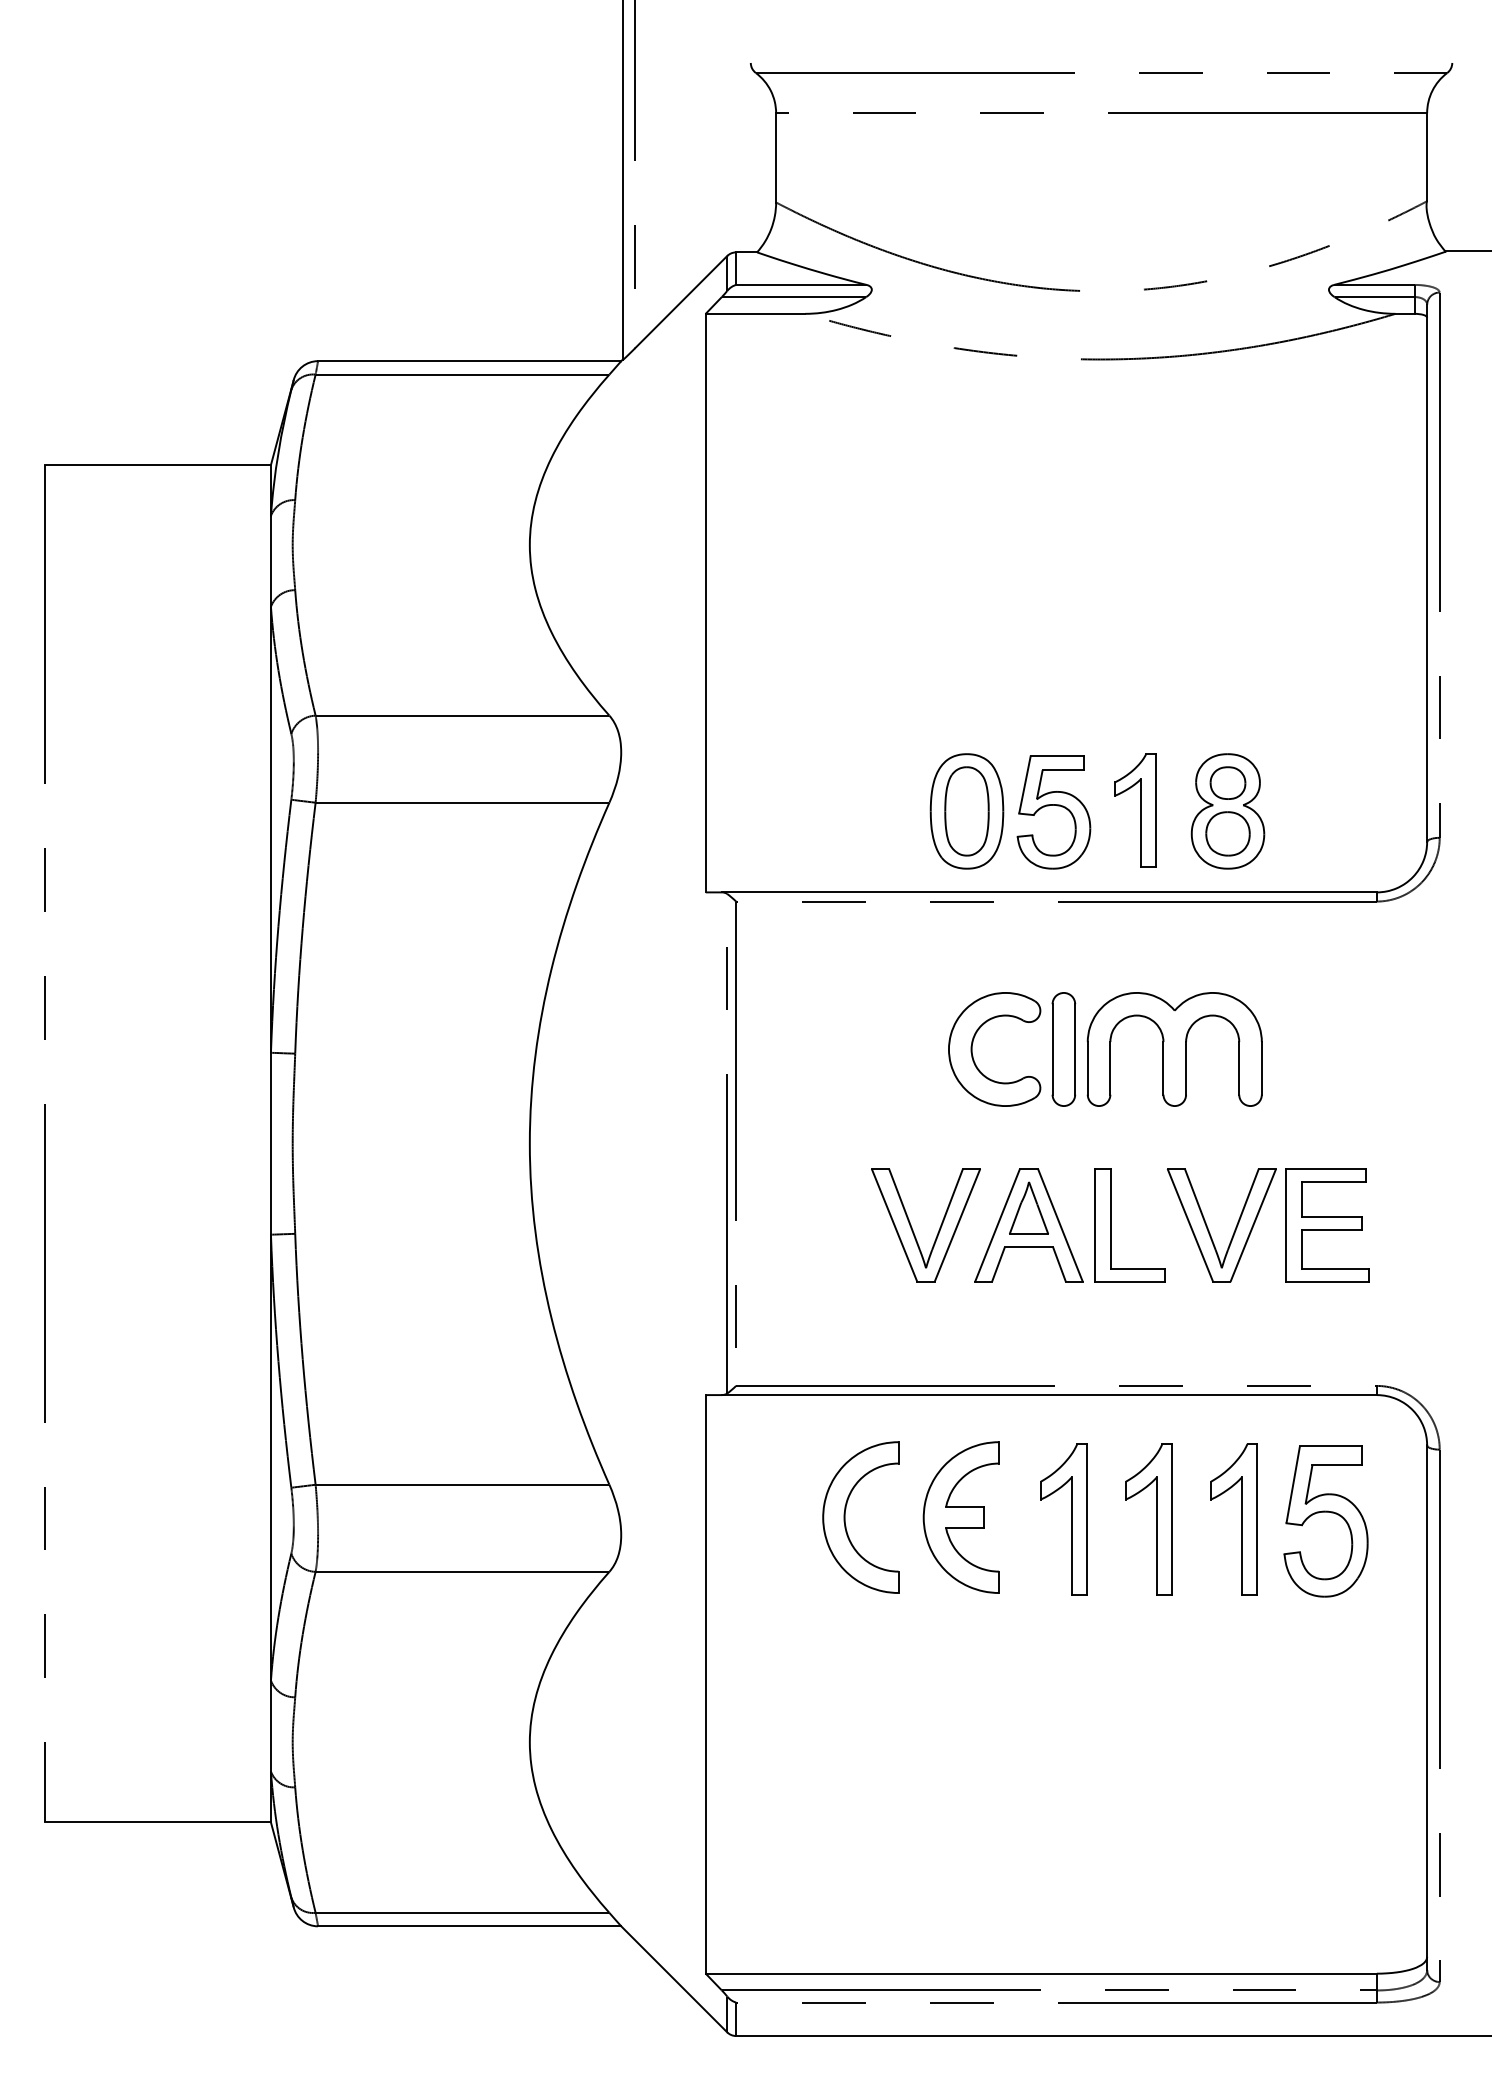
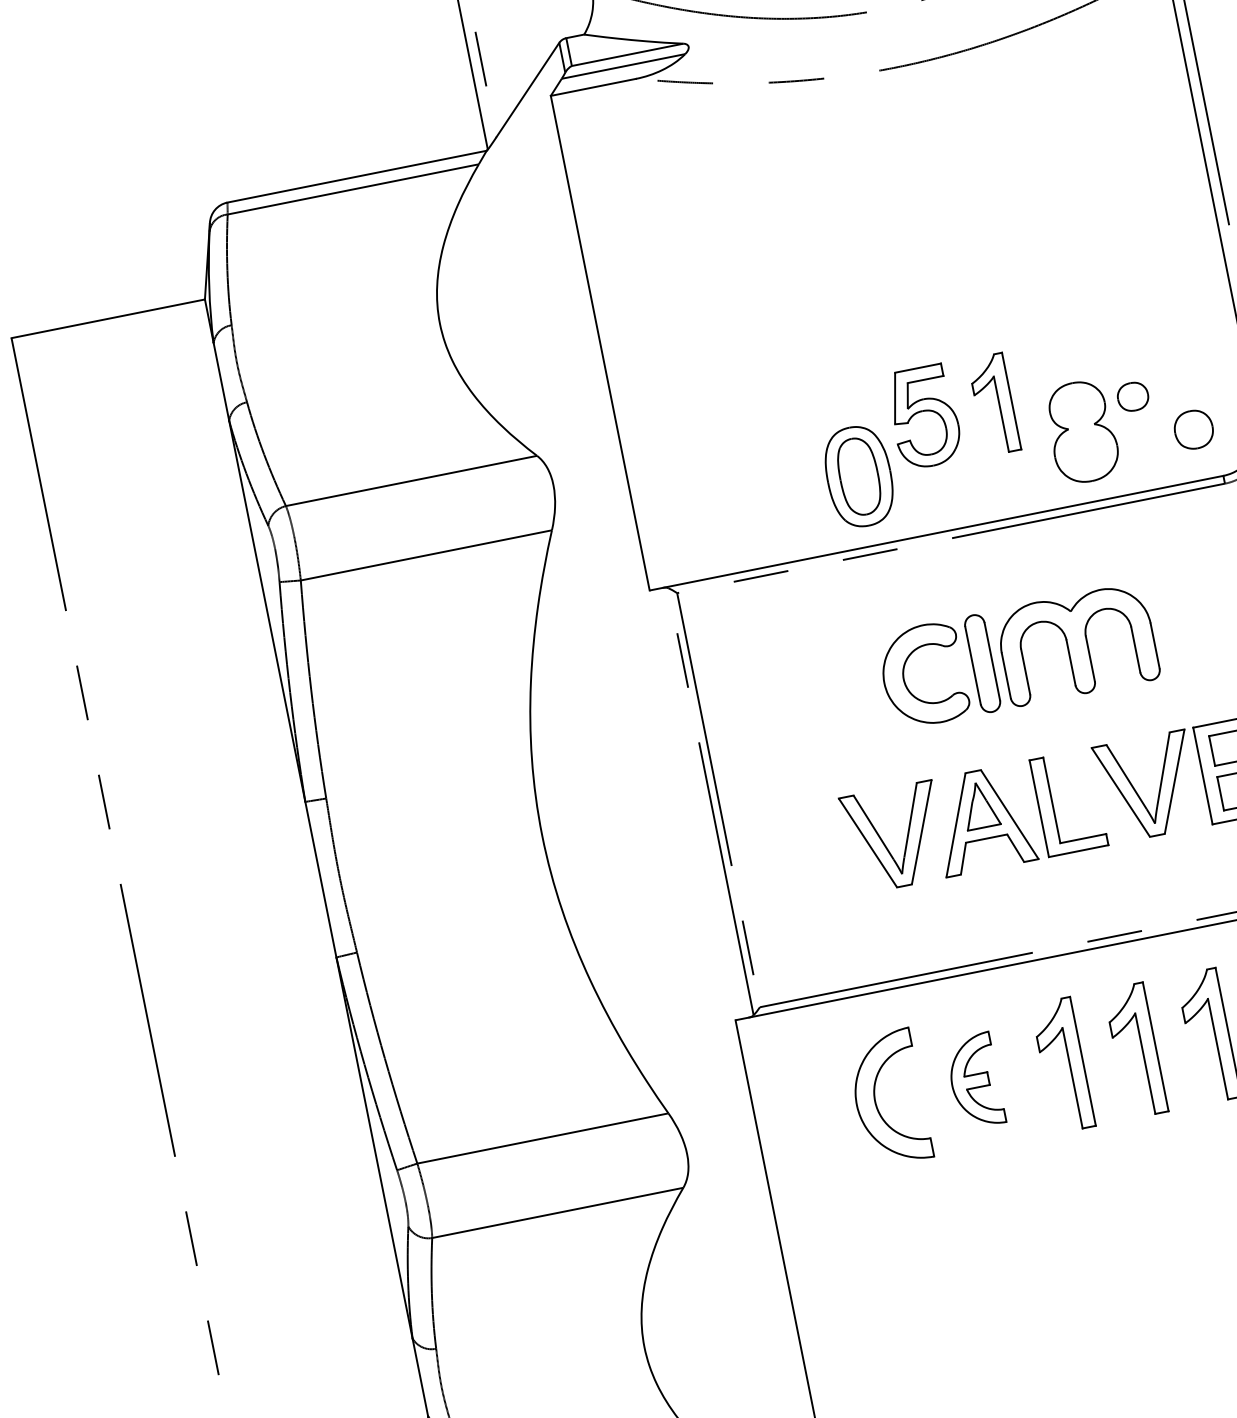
part: (1227, 782) -> (1132, 396), moved
part: (1053, 805) -> (923, 411), moved
part: (1135, 810) -> (994, 404), moved
part: (1227, 833) -> (1193, 429), moved
part: (960, 1517) -> (974, 1081), size x0.7

